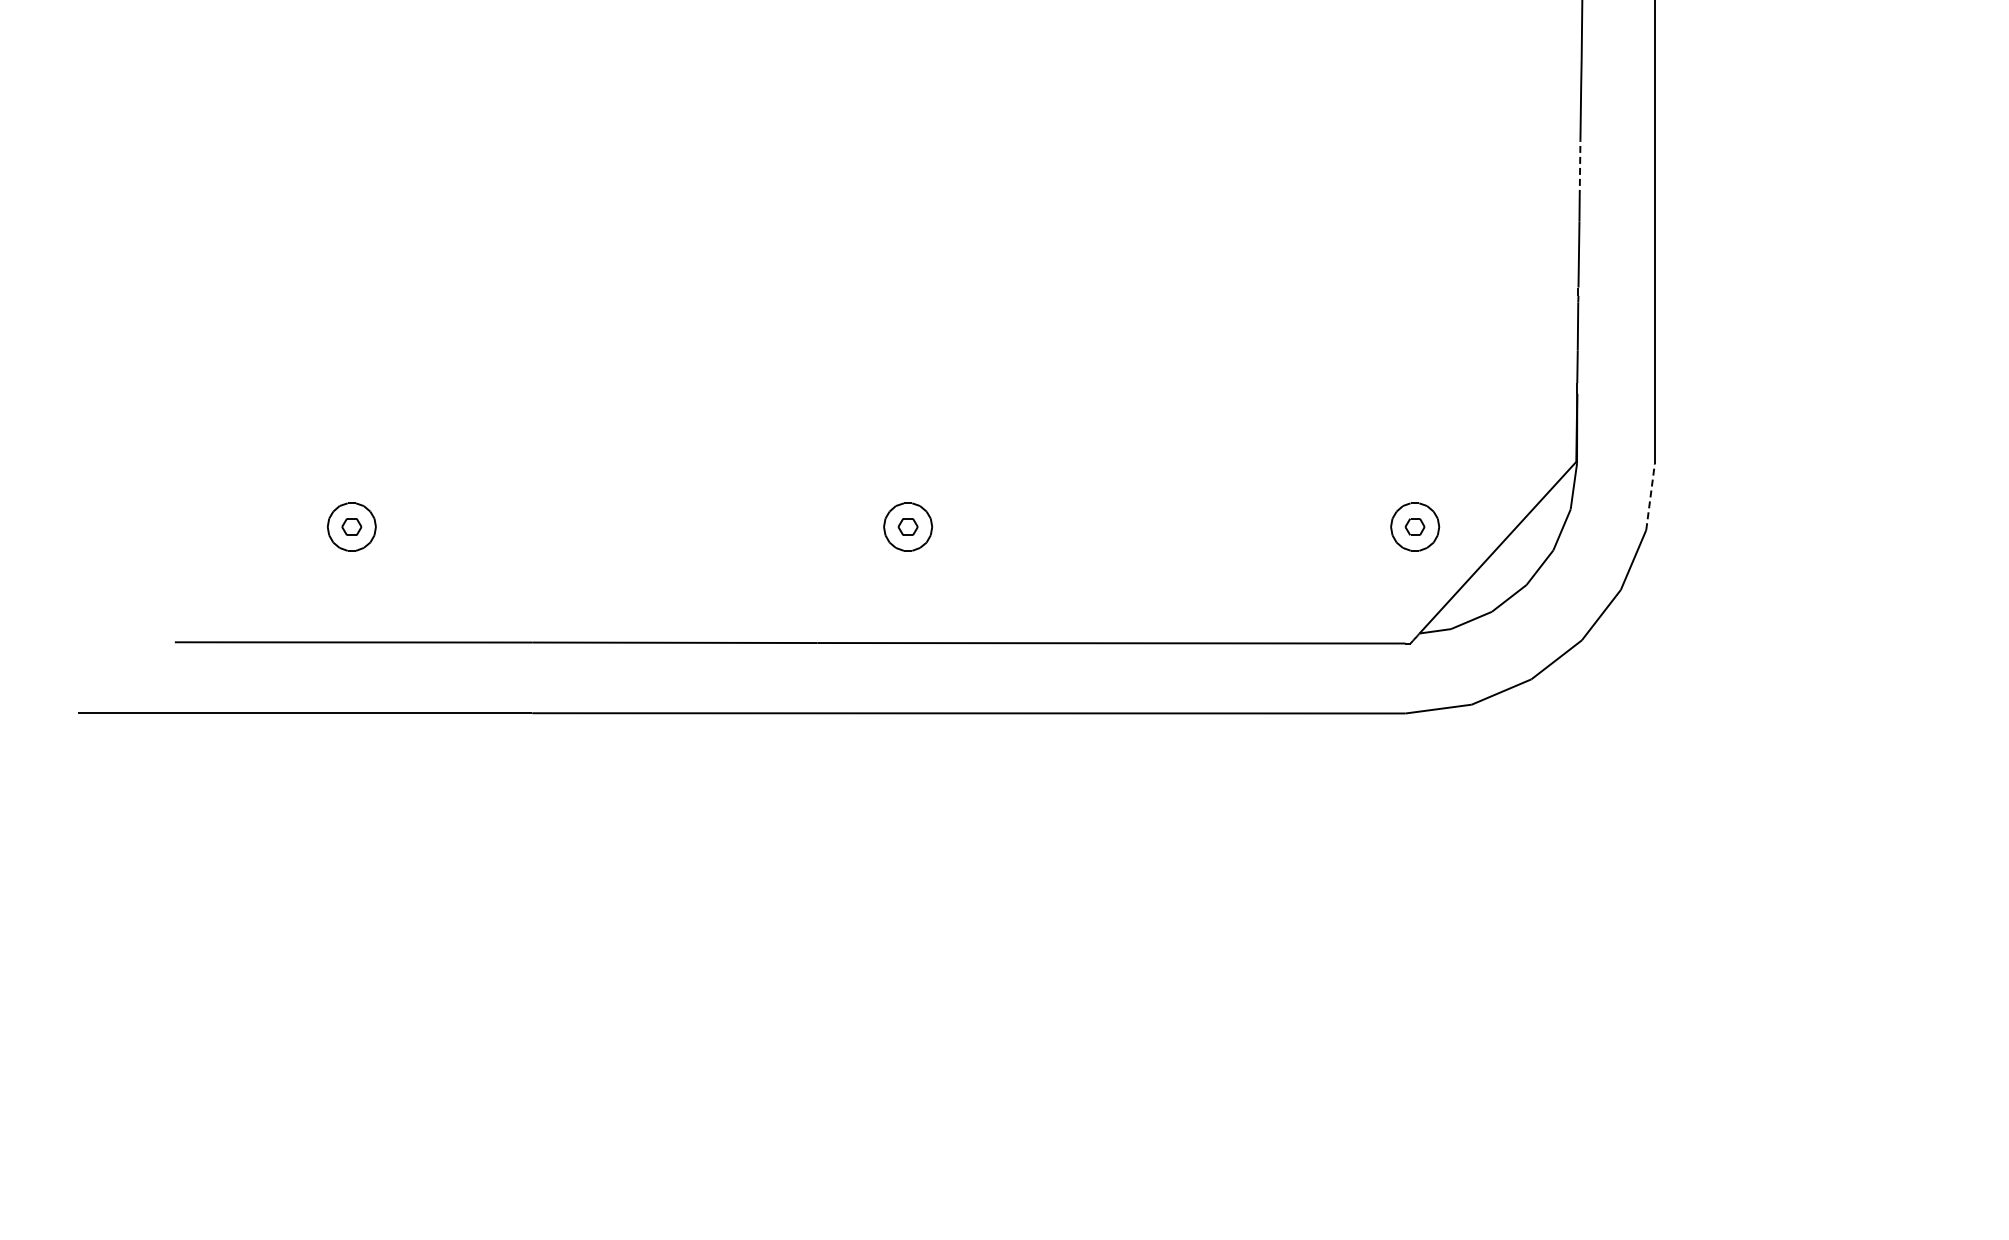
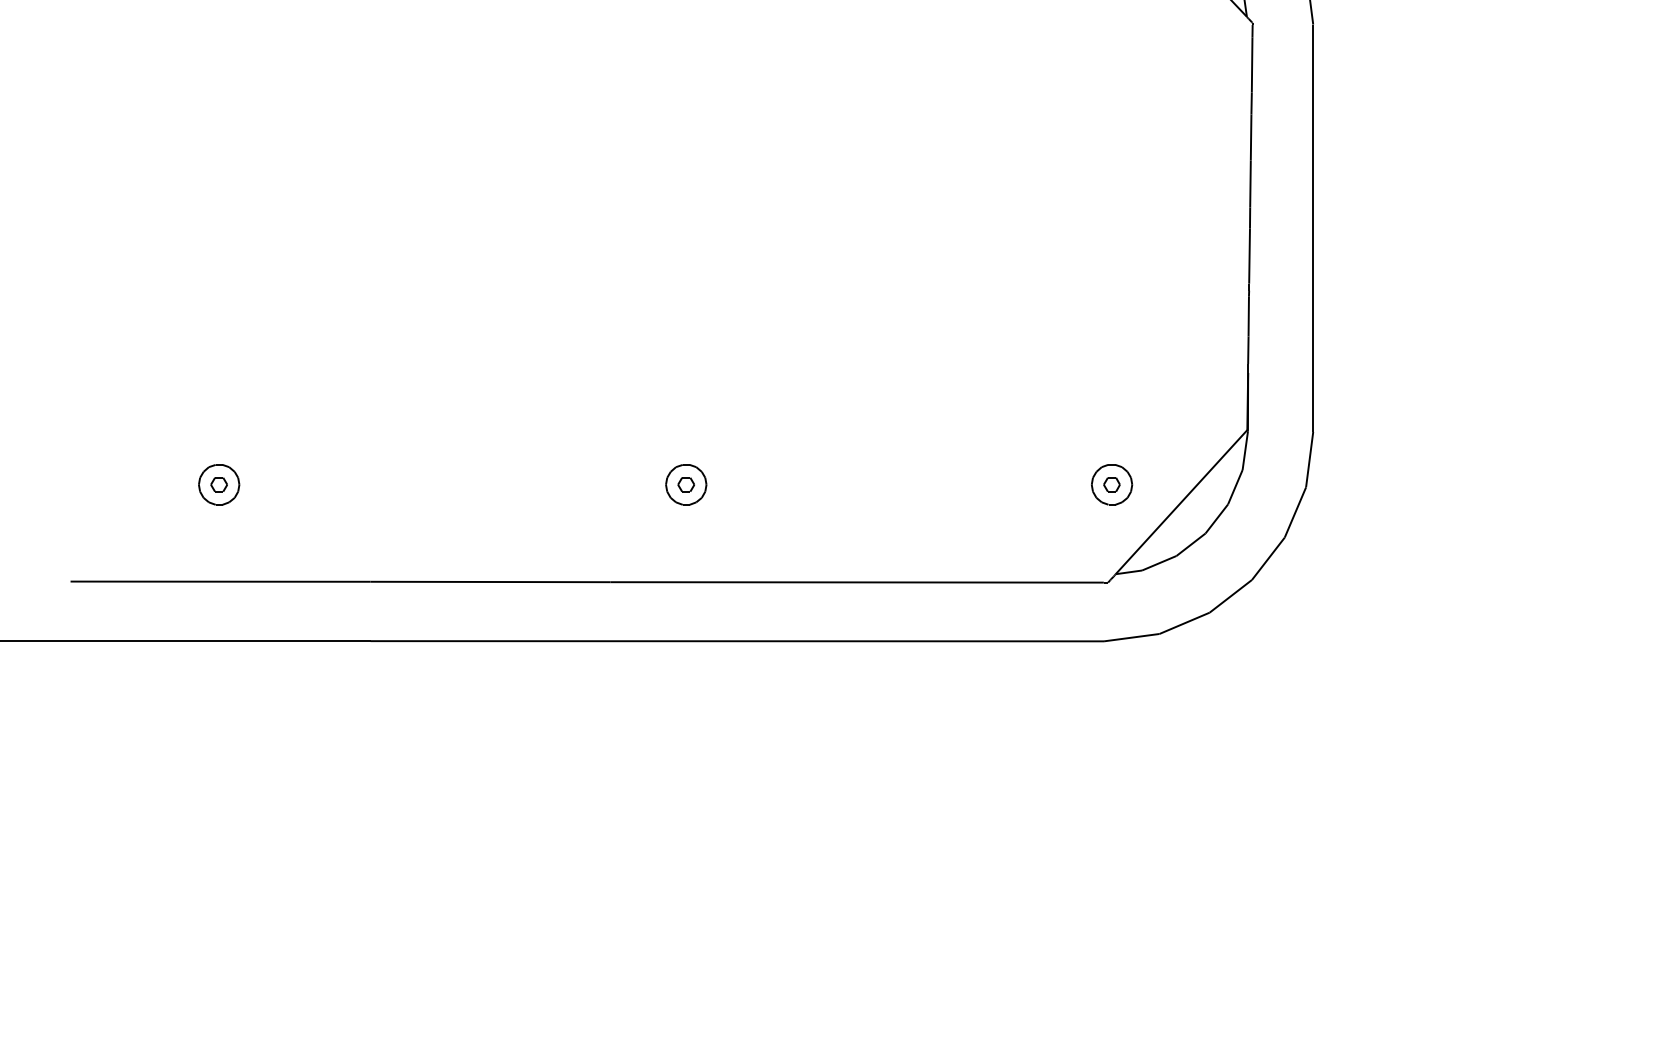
line: (1580, 168) -> (1250, 183), dashed -> solid
line: (1650, 496) -> (1309, 459), dashed -> solid

